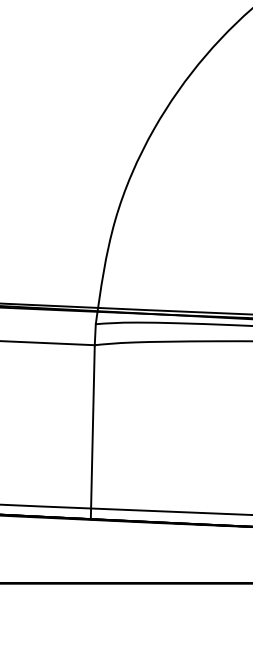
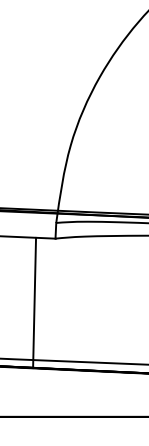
line: (92, 432) -> (34, 303), moved

